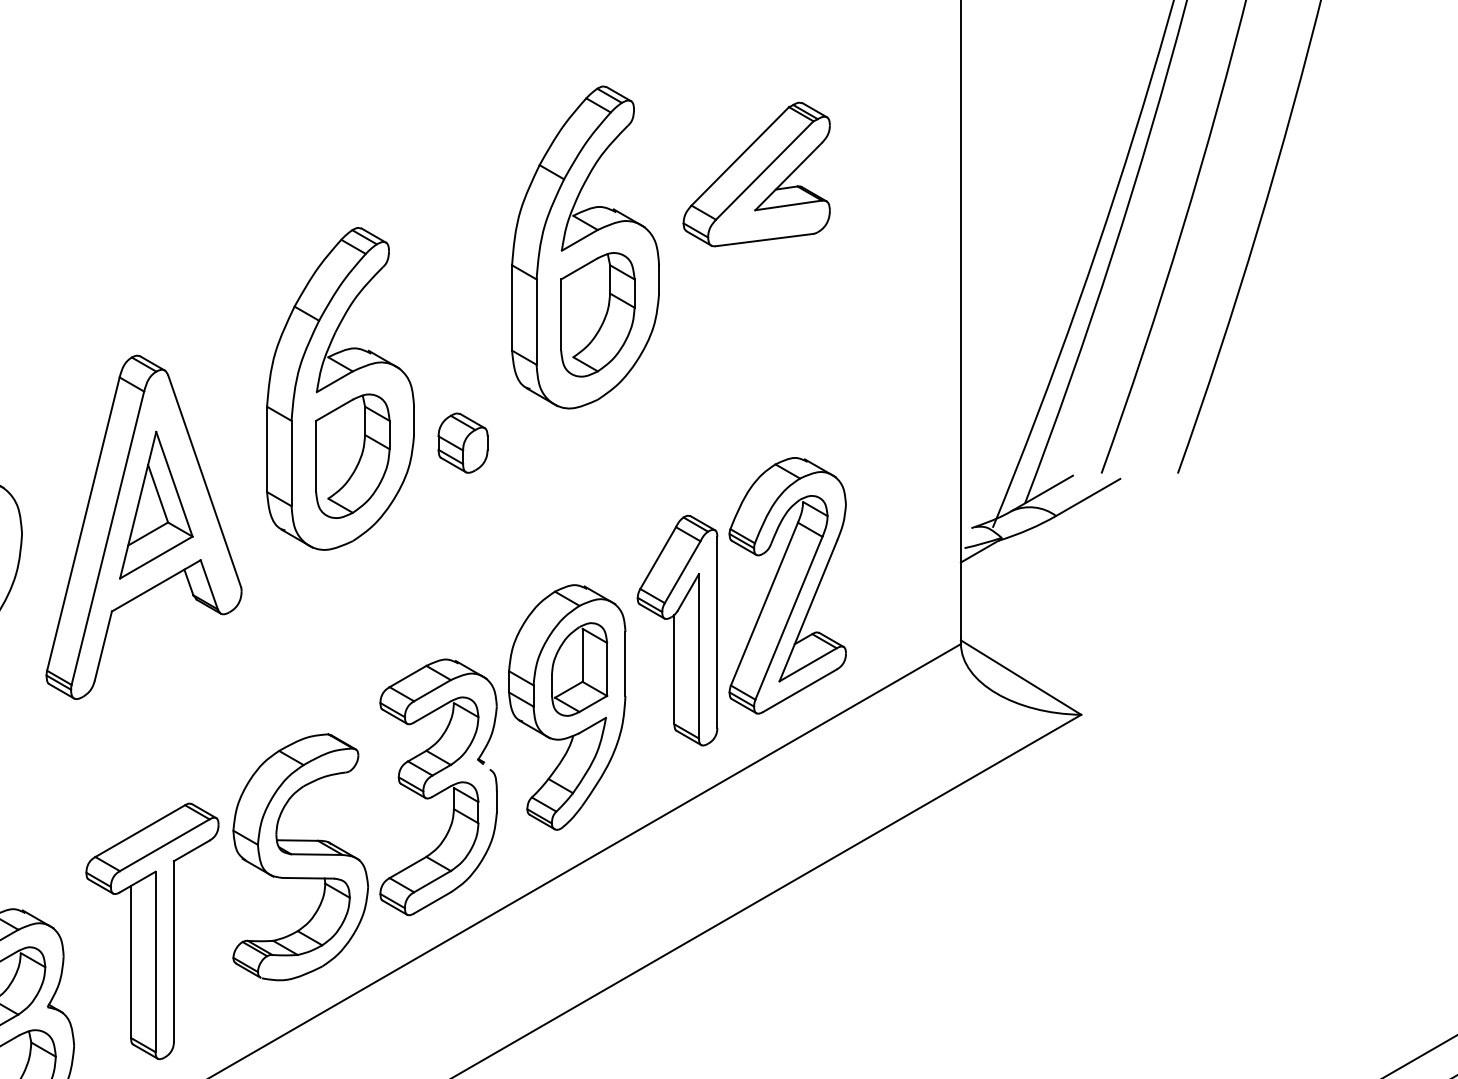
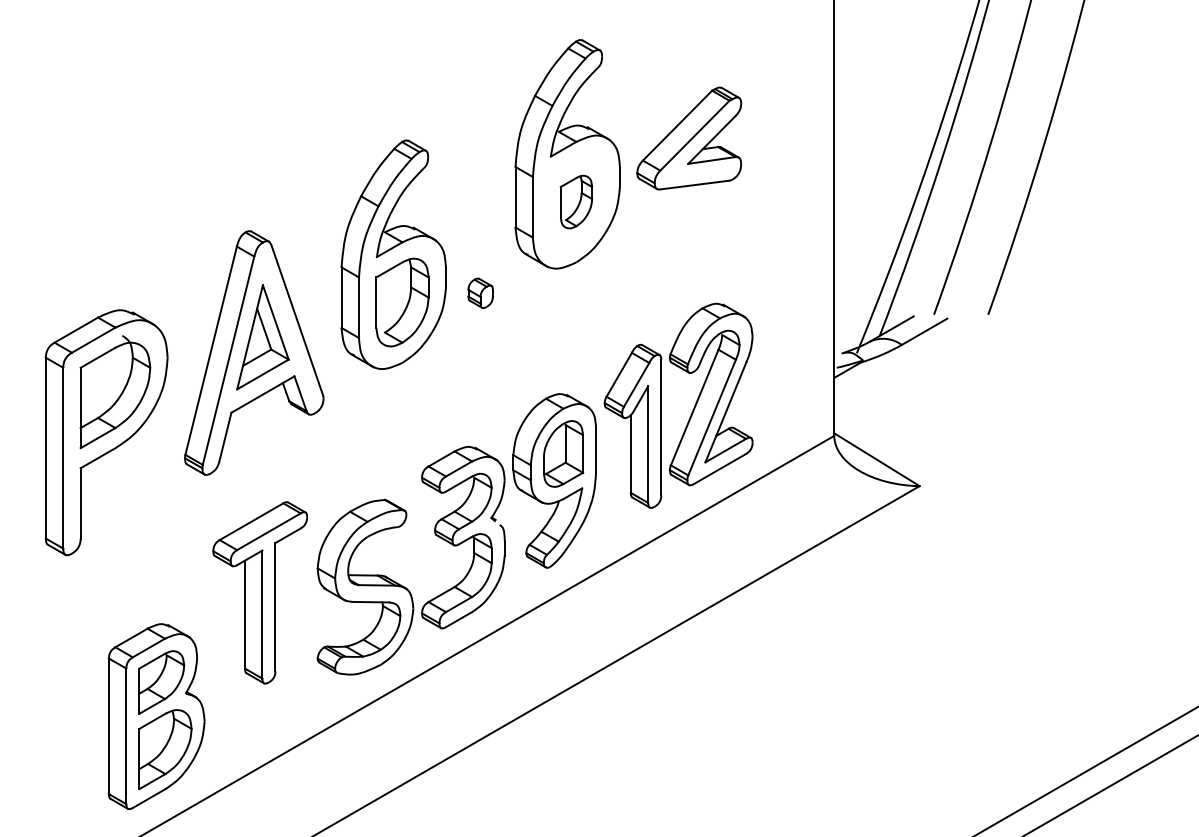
part: (757, 174) -> (689, 138), moved
part: (597, 313) -> (576, 201), size x0.6
part: (462, 443) -> (480, 293), size x0.7
part: (151, 930) -> (259, 592), moved

